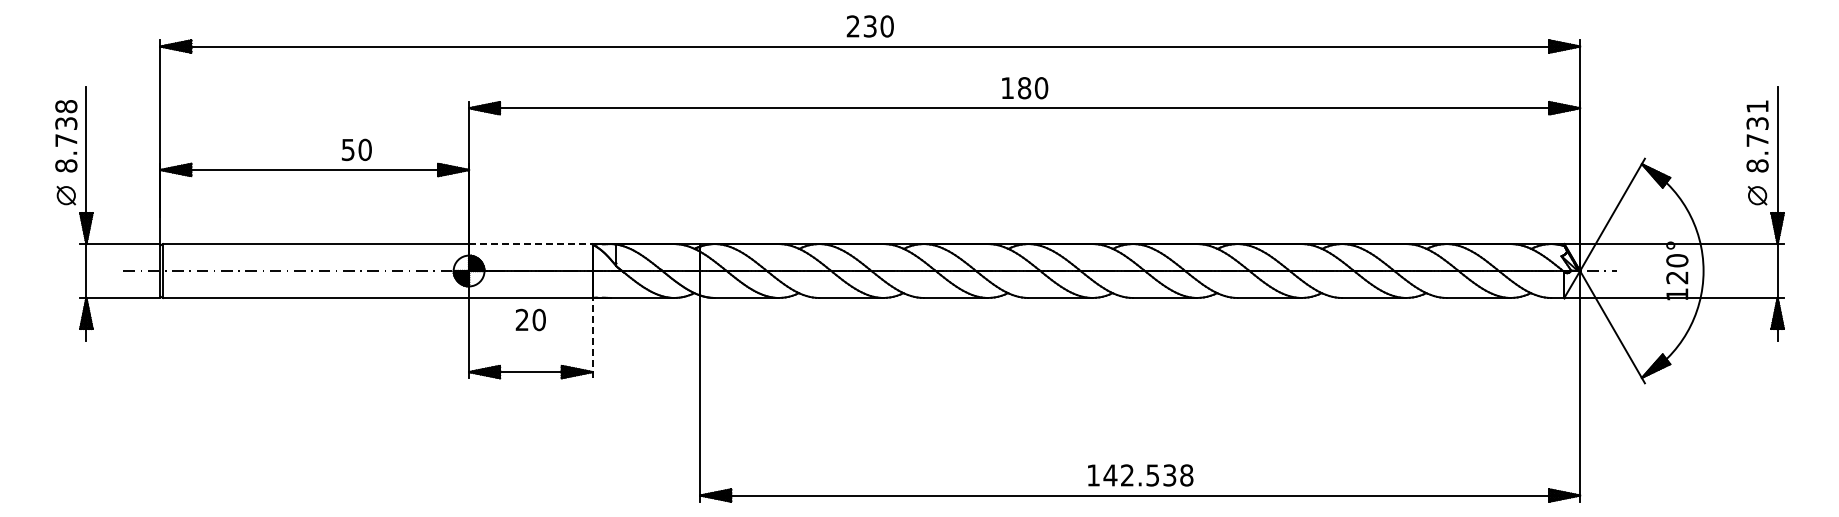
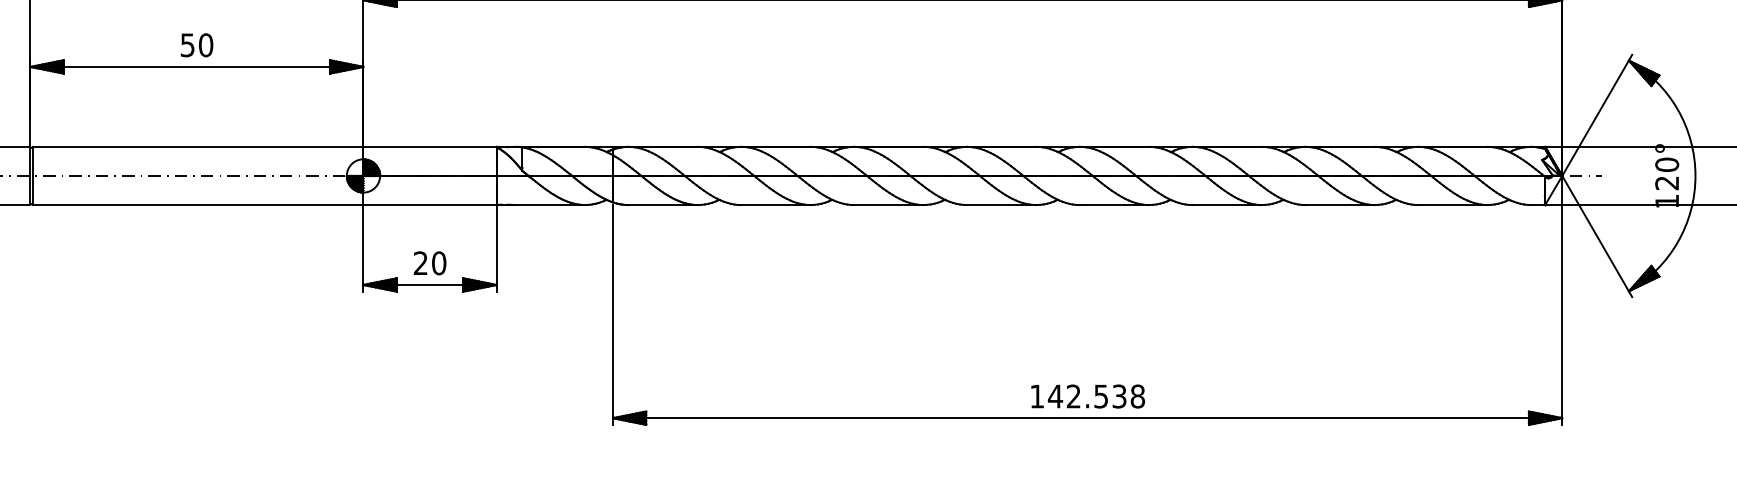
text: (356, 149) -> (196, 44), moved
line: (530, 244) -> (429, 147), dashed -> solid
text: (530, 319) -> (429, 262), moved
line: (592, 337) -> (496, 247), dashed -> solid

